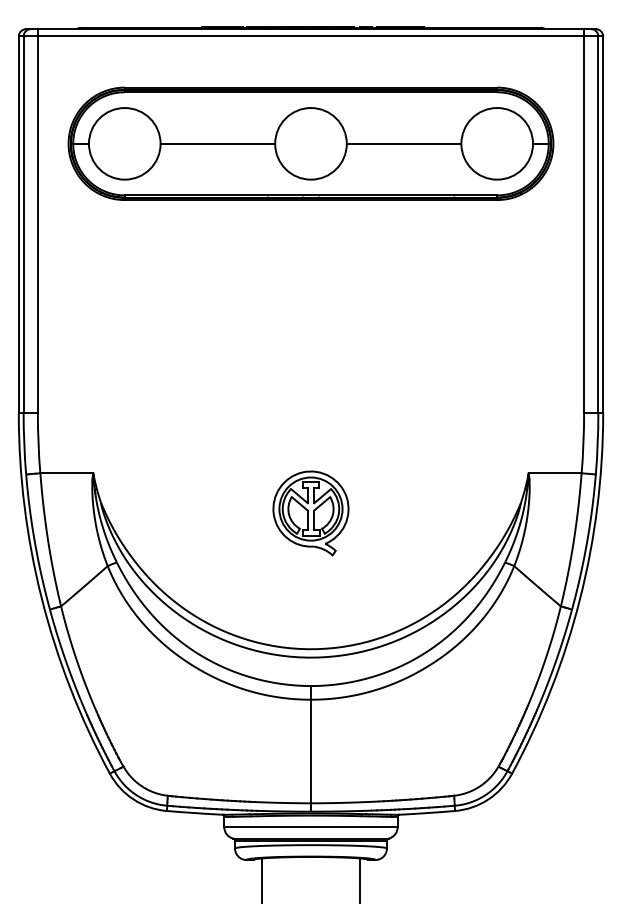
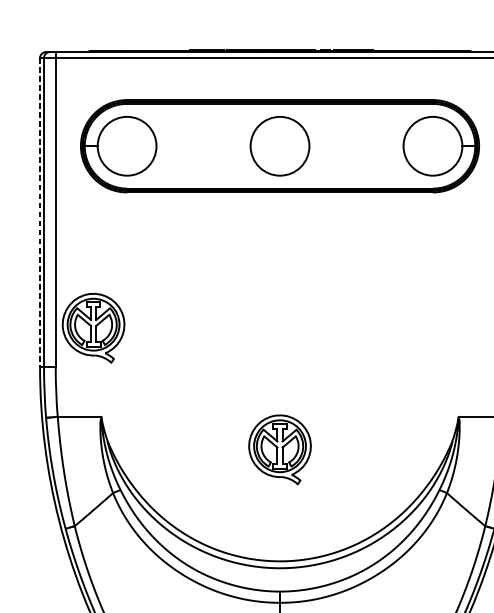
line: (217, 143) -> (203, 146), removed
line: (403, 143) -> (356, 146), removed
line: (18, 225) -> (39, 213), solid -> dashed
part: (83, 365) -> (93, 328), added

